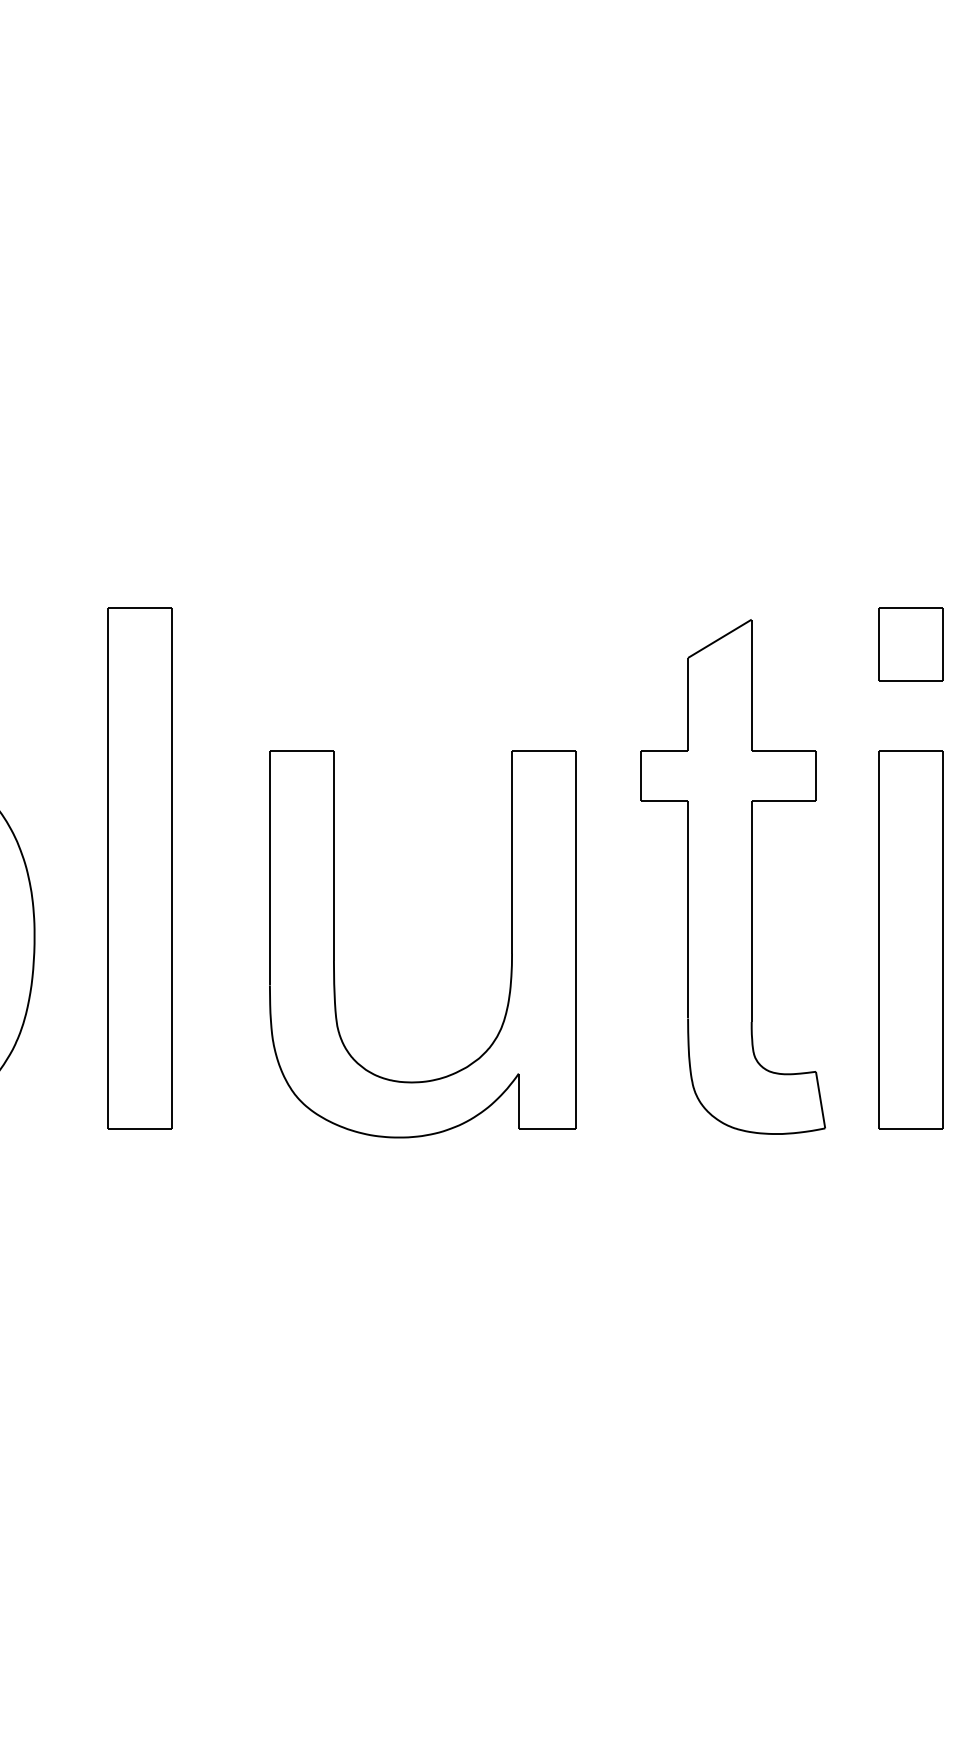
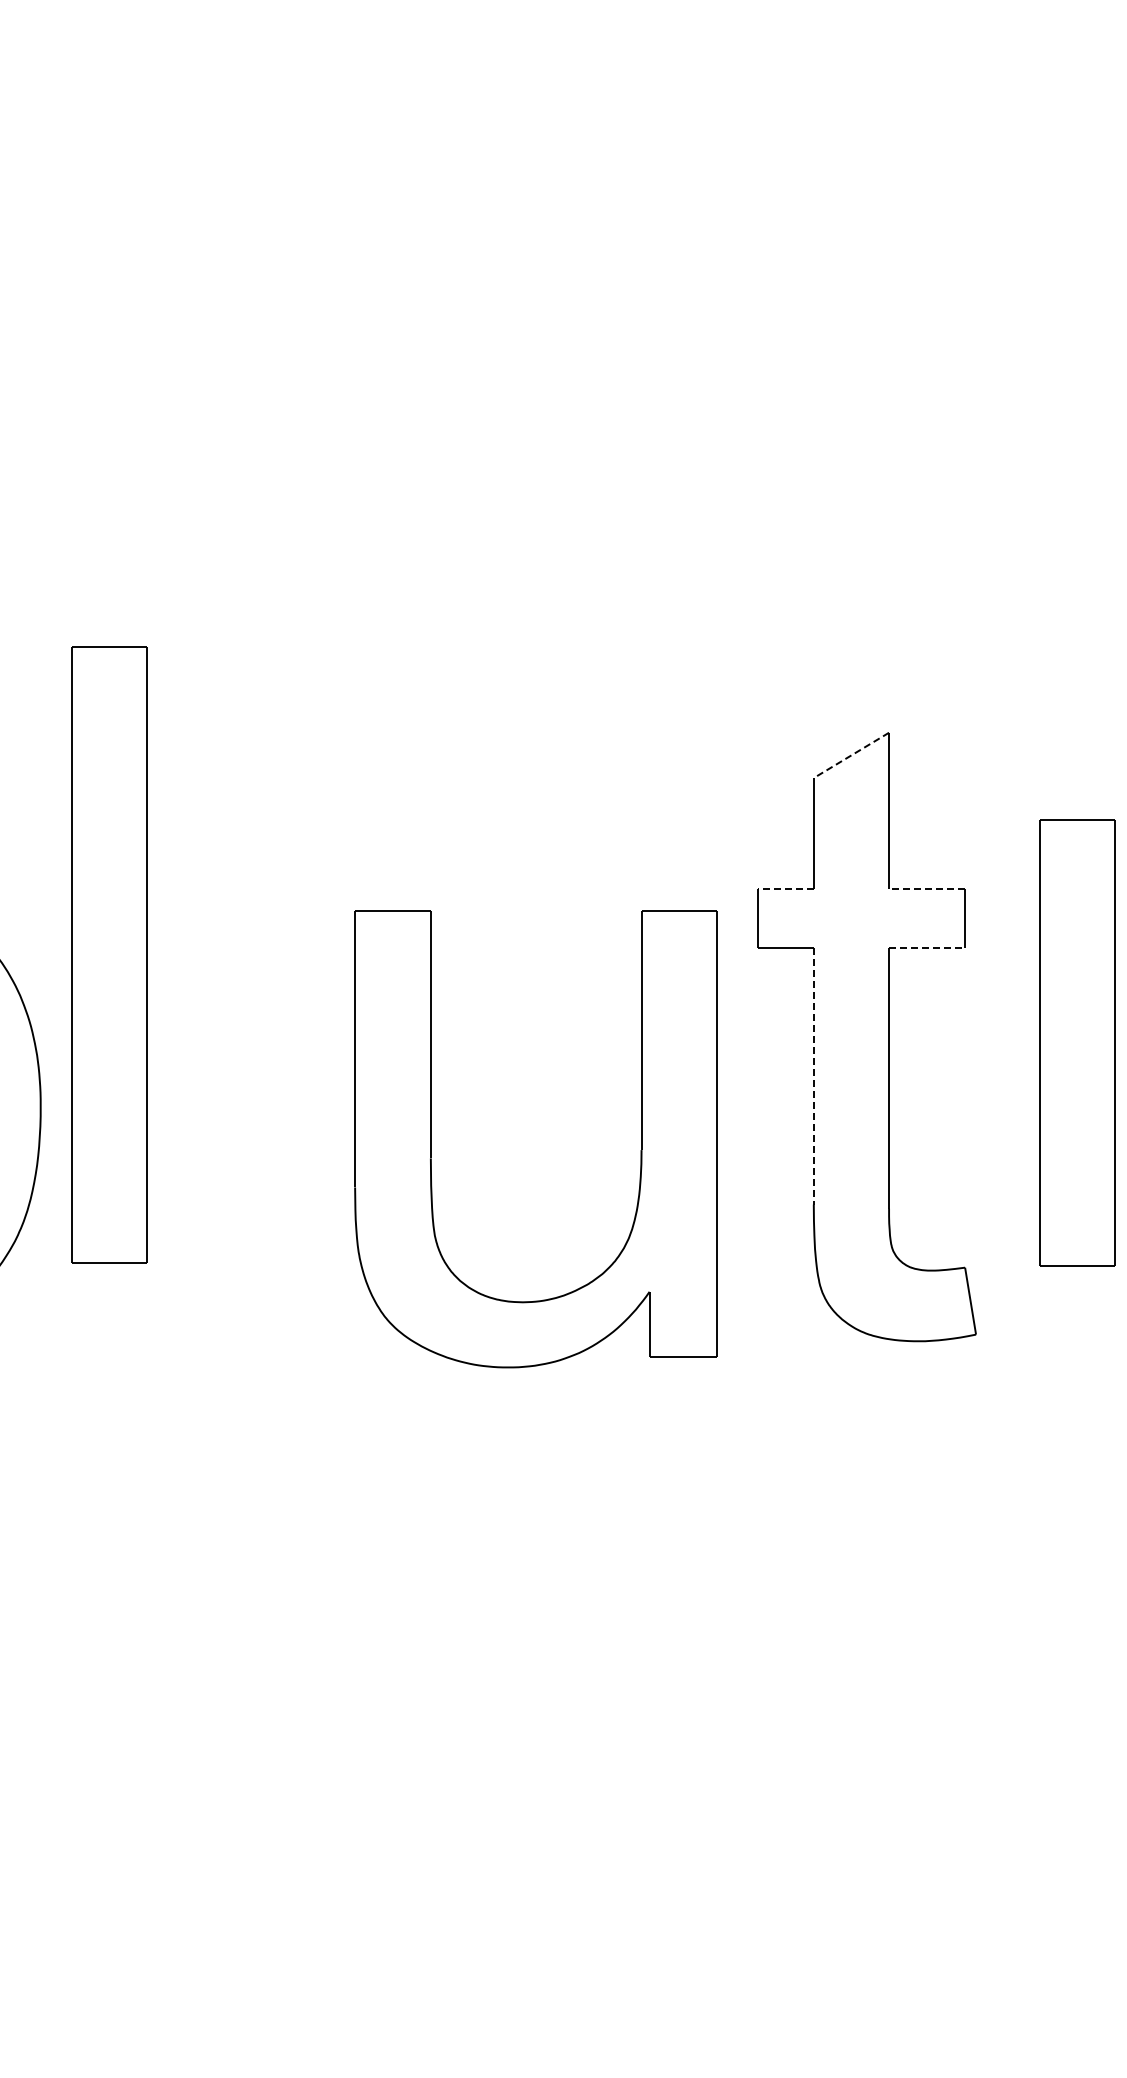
line: (719, 638) -> (851, 755), solid -> dashed
part: (910, 644) -> (1077, 762), removed
line: (665, 751) -> (786, 888), solid -> dashed
line: (783, 751) -> (926, 888), solid -> dashed
line: (784, 801) -> (927, 947), solid -> dashed
part: (140, 867) -> (109, 954), moved
line: (687, 910) -> (813, 1076), solid -> dashed
part: (910, 939) -> (1077, 1042), moved
part: (334, 944) -> (431, 1139), moved

